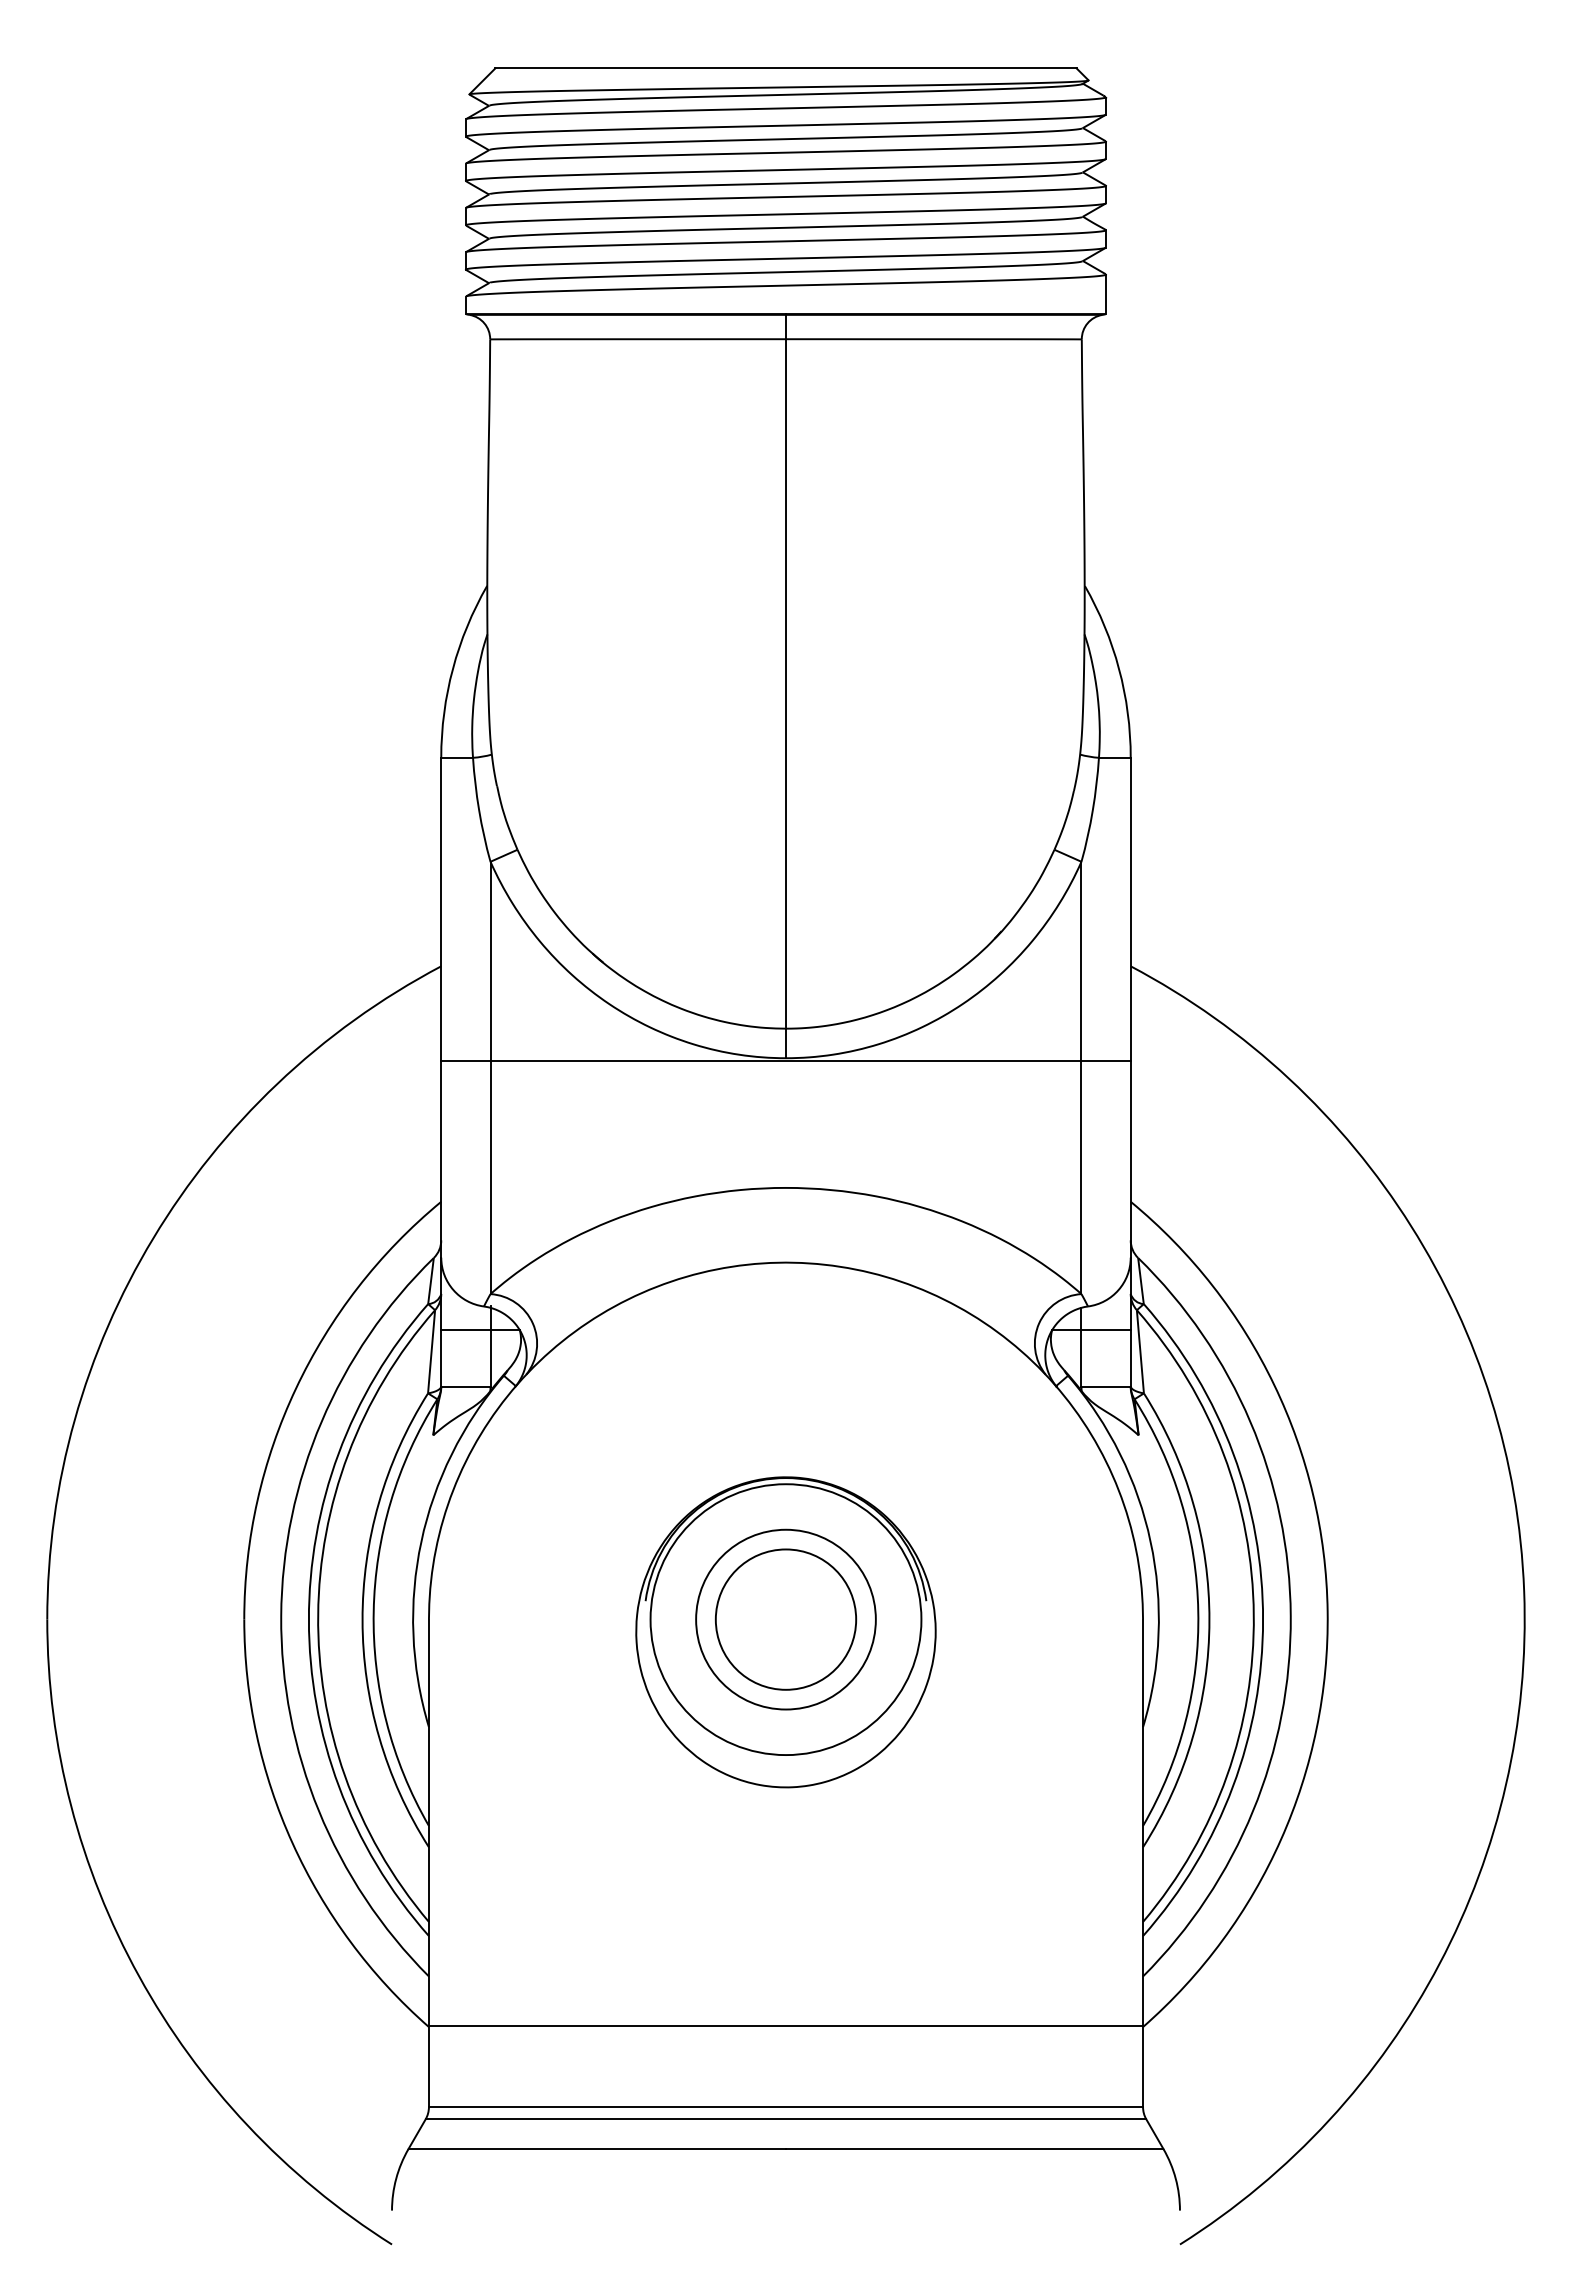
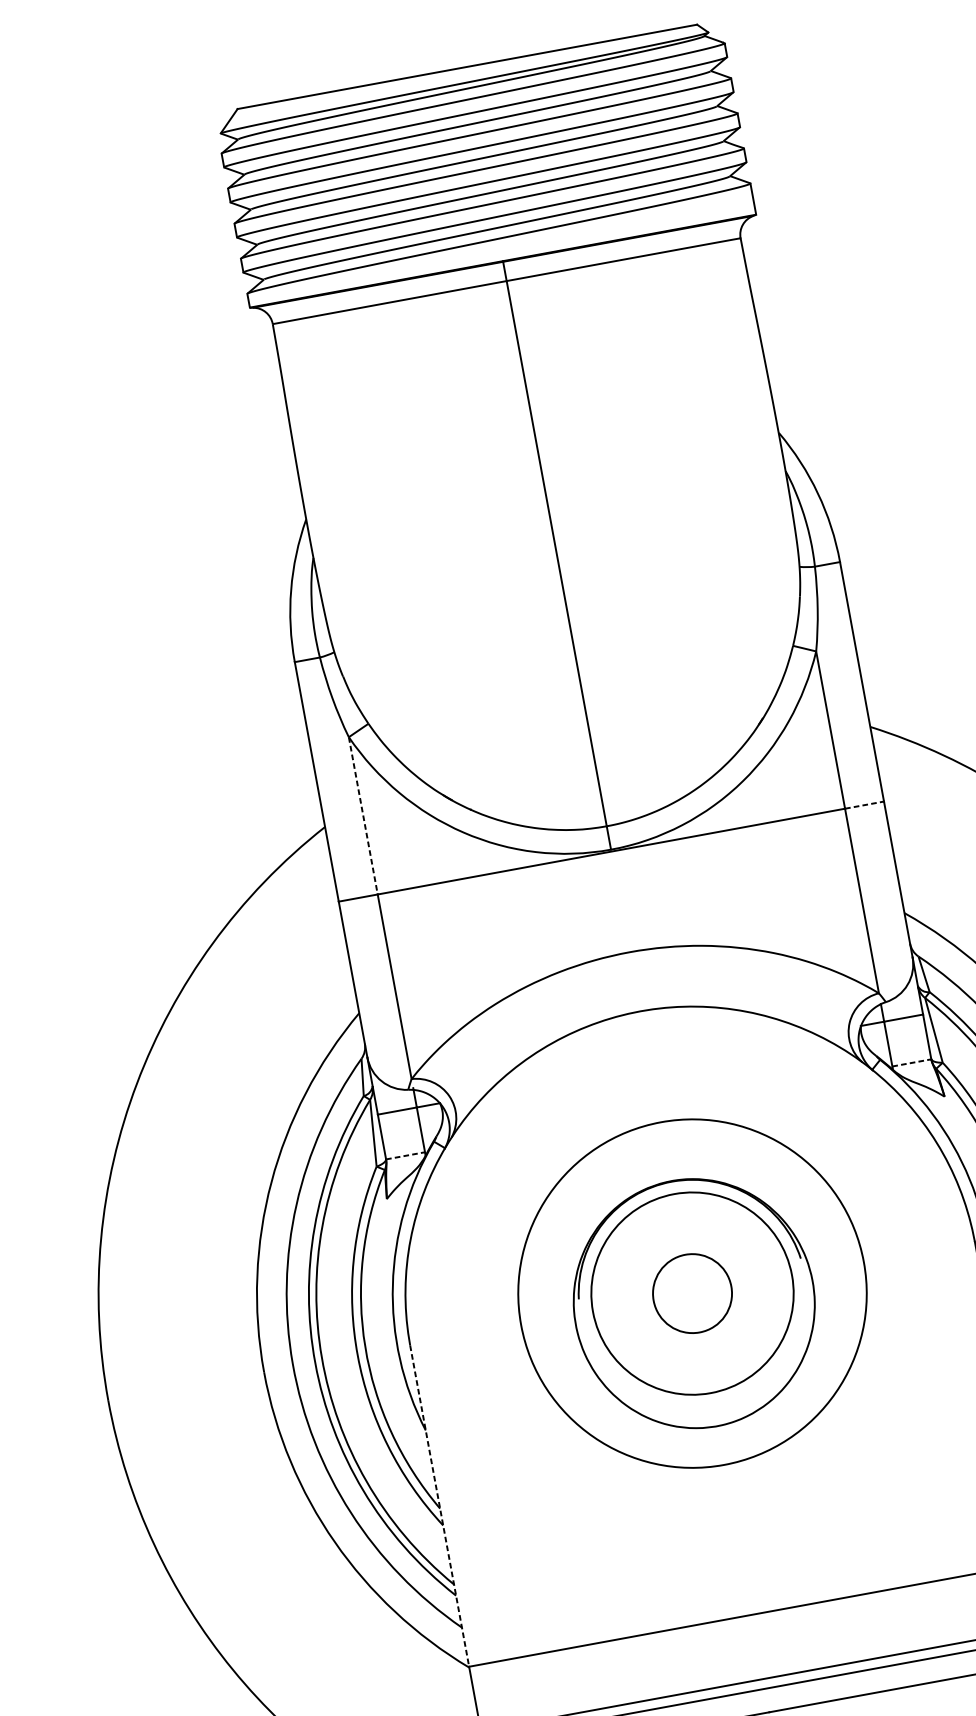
line: (490, 961) -> (363, 816), solid -> dashed
line: (1106, 1060) -> (864, 804), solid -> dashed
line: (465, 1386) -> (405, 1155), solid -> dashed
line: (1106, 1386) -> (912, 1062), solid -> dashed
circle: (785, 1619) -> (692, 1293), size x0.7
circle: (785, 1619) -> (692, 1293), size x1.4
circle: (785, 1619) -> (692, 1293), size x1.6
line: (428, 1823) -> (439, 1506), solid -> dashed

